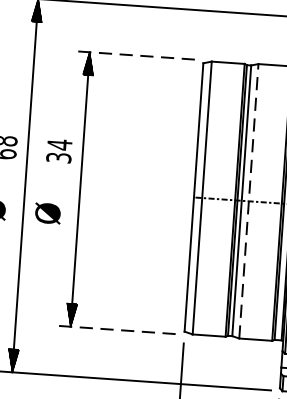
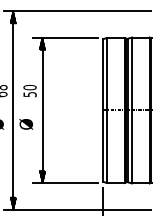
line: (133, 55) -> (65, 37), dashed -> solid
text: (58, 150) -> (29, 90), 34 -> 50
line: (249, 201) -> (132, 110), dashed -> solid
line: (113, 329) -> (65, 183), dashed -> solid

